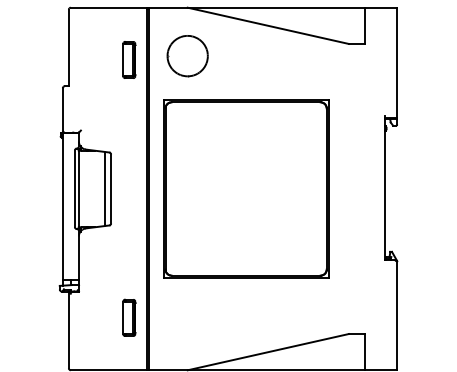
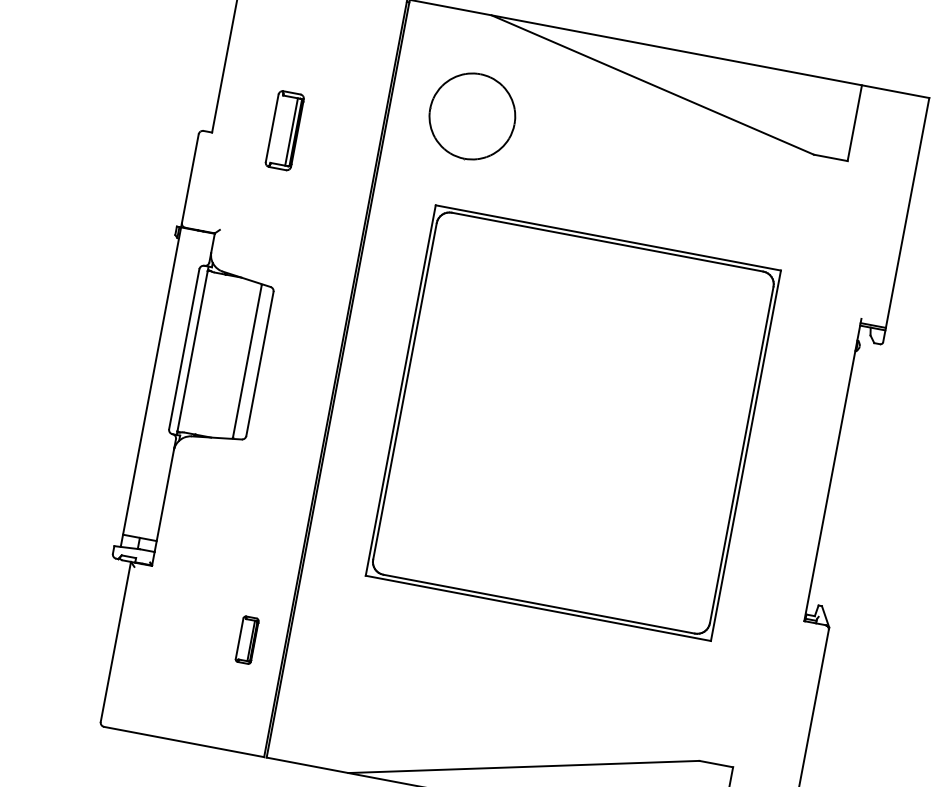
part: (129, 59) -> (285, 129), moved
part: (246, 188) -> (574, 422), moved
part: (129, 317) -> (247, 639), size x0.6

